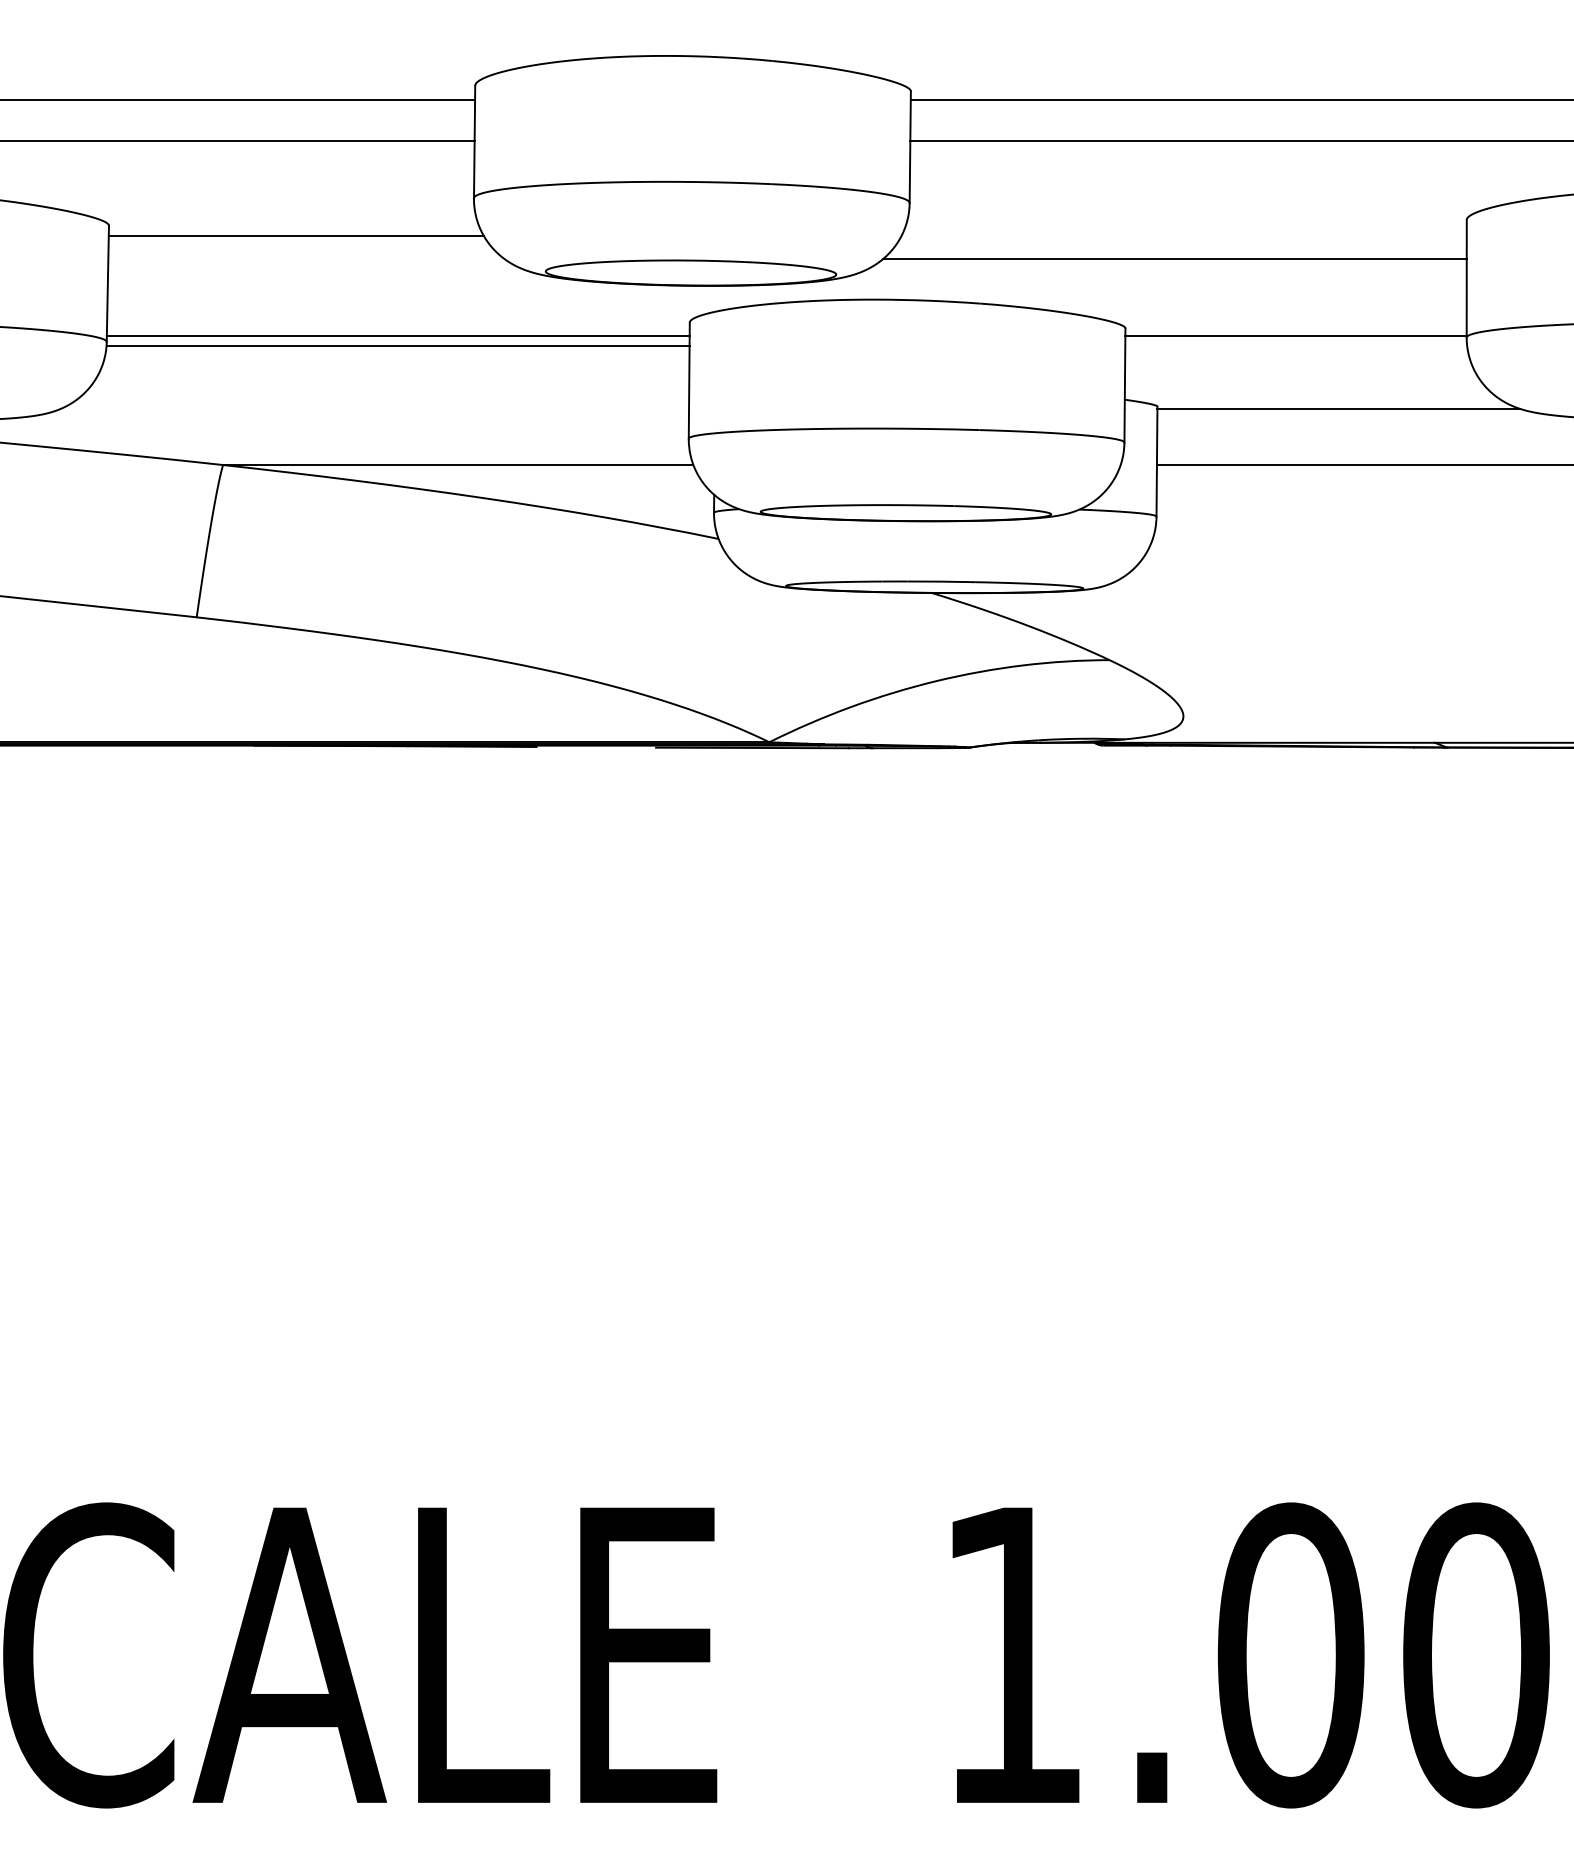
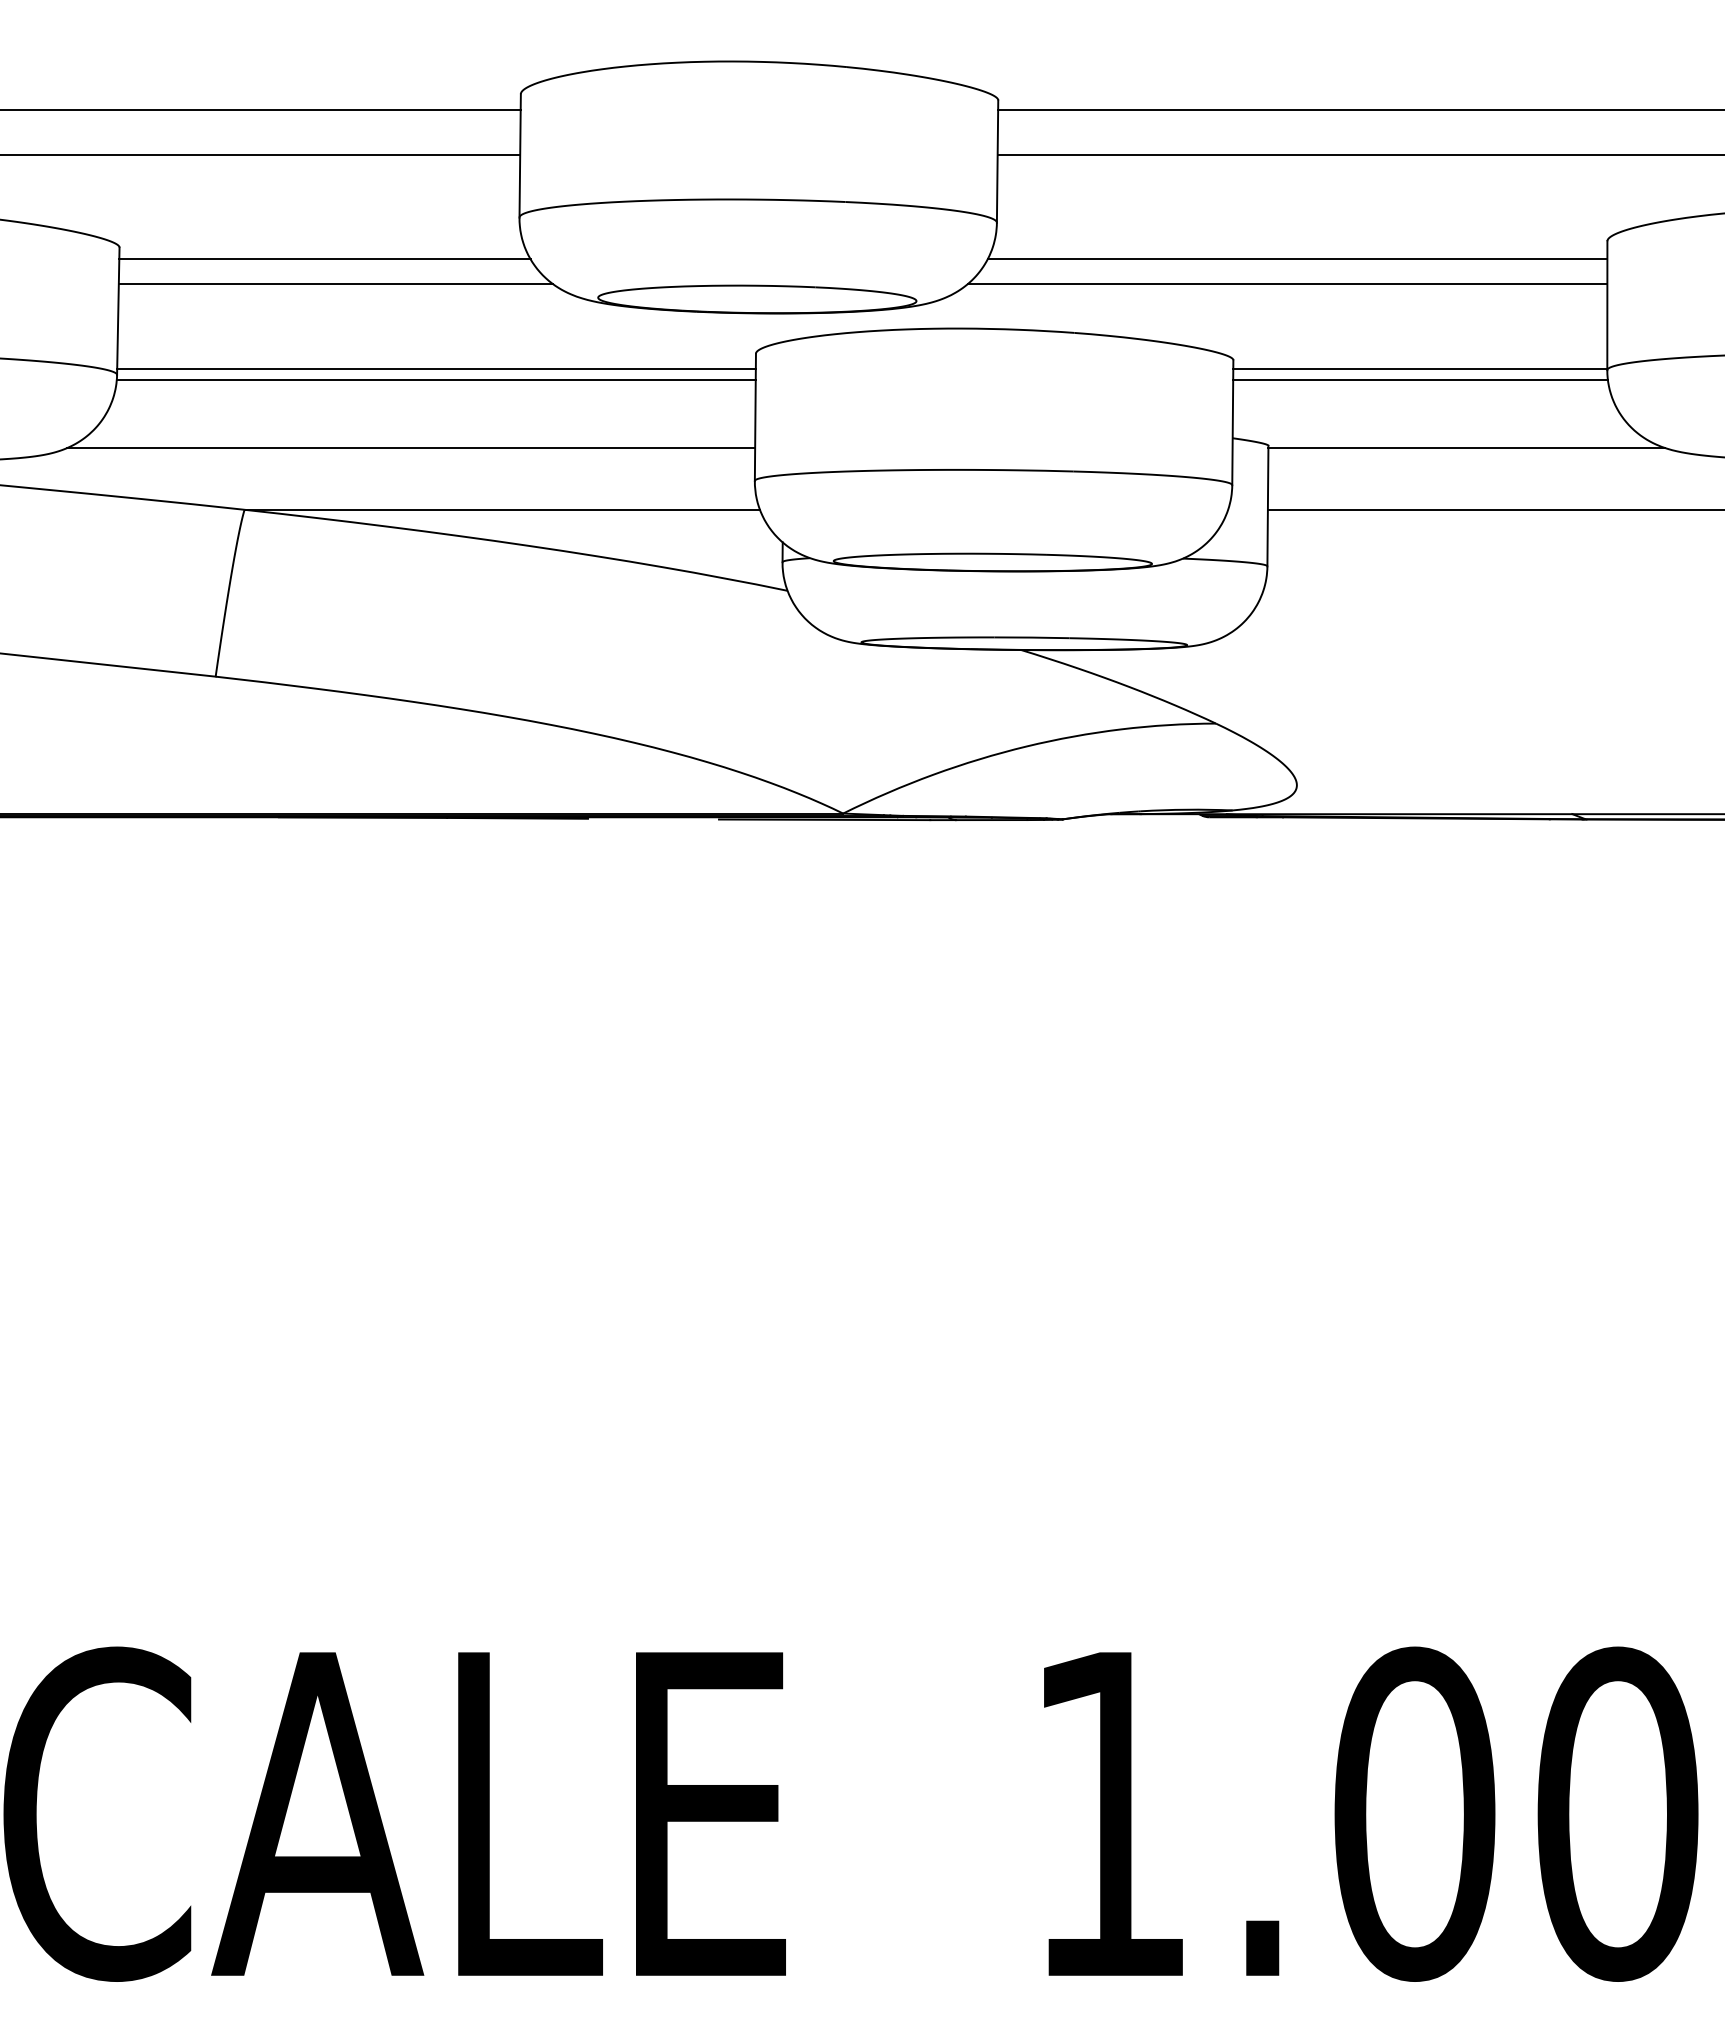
line: (1183, 236) -> (1296, 259), added
line: (306, 258) -> (335, 283), added
line: (1296, 346) -> (1420, 379), added
line: (375, 408) -> (411, 447), added

